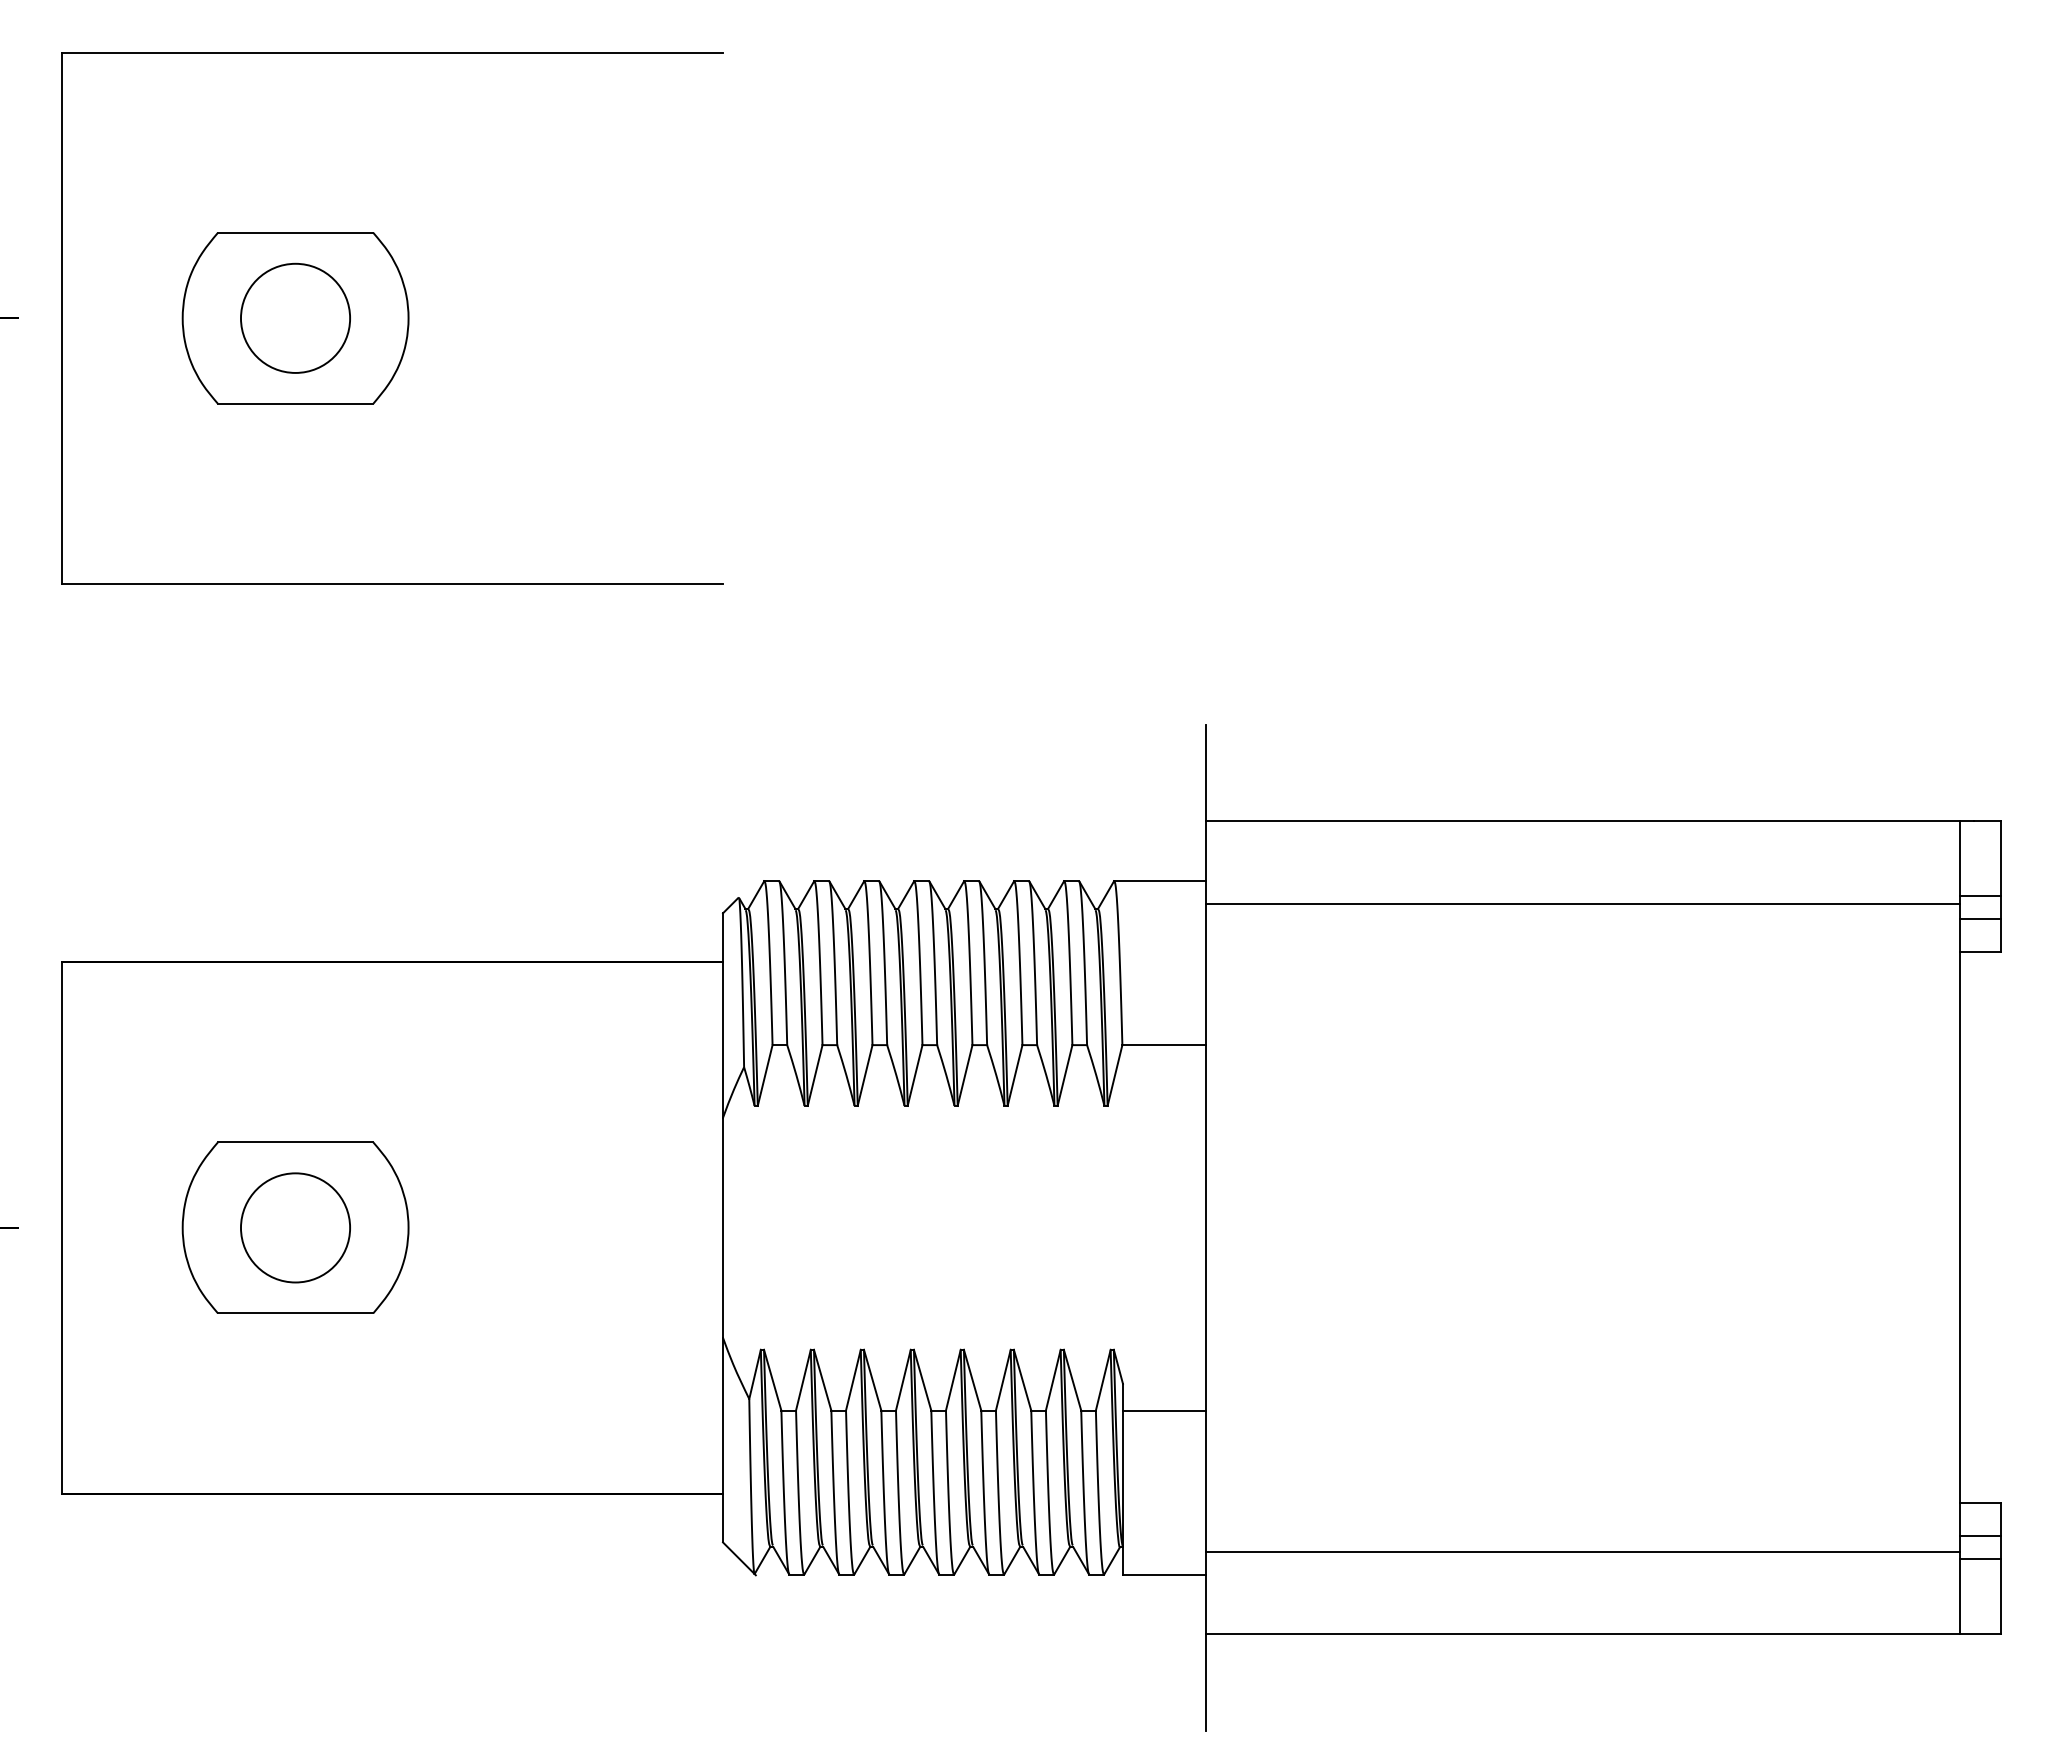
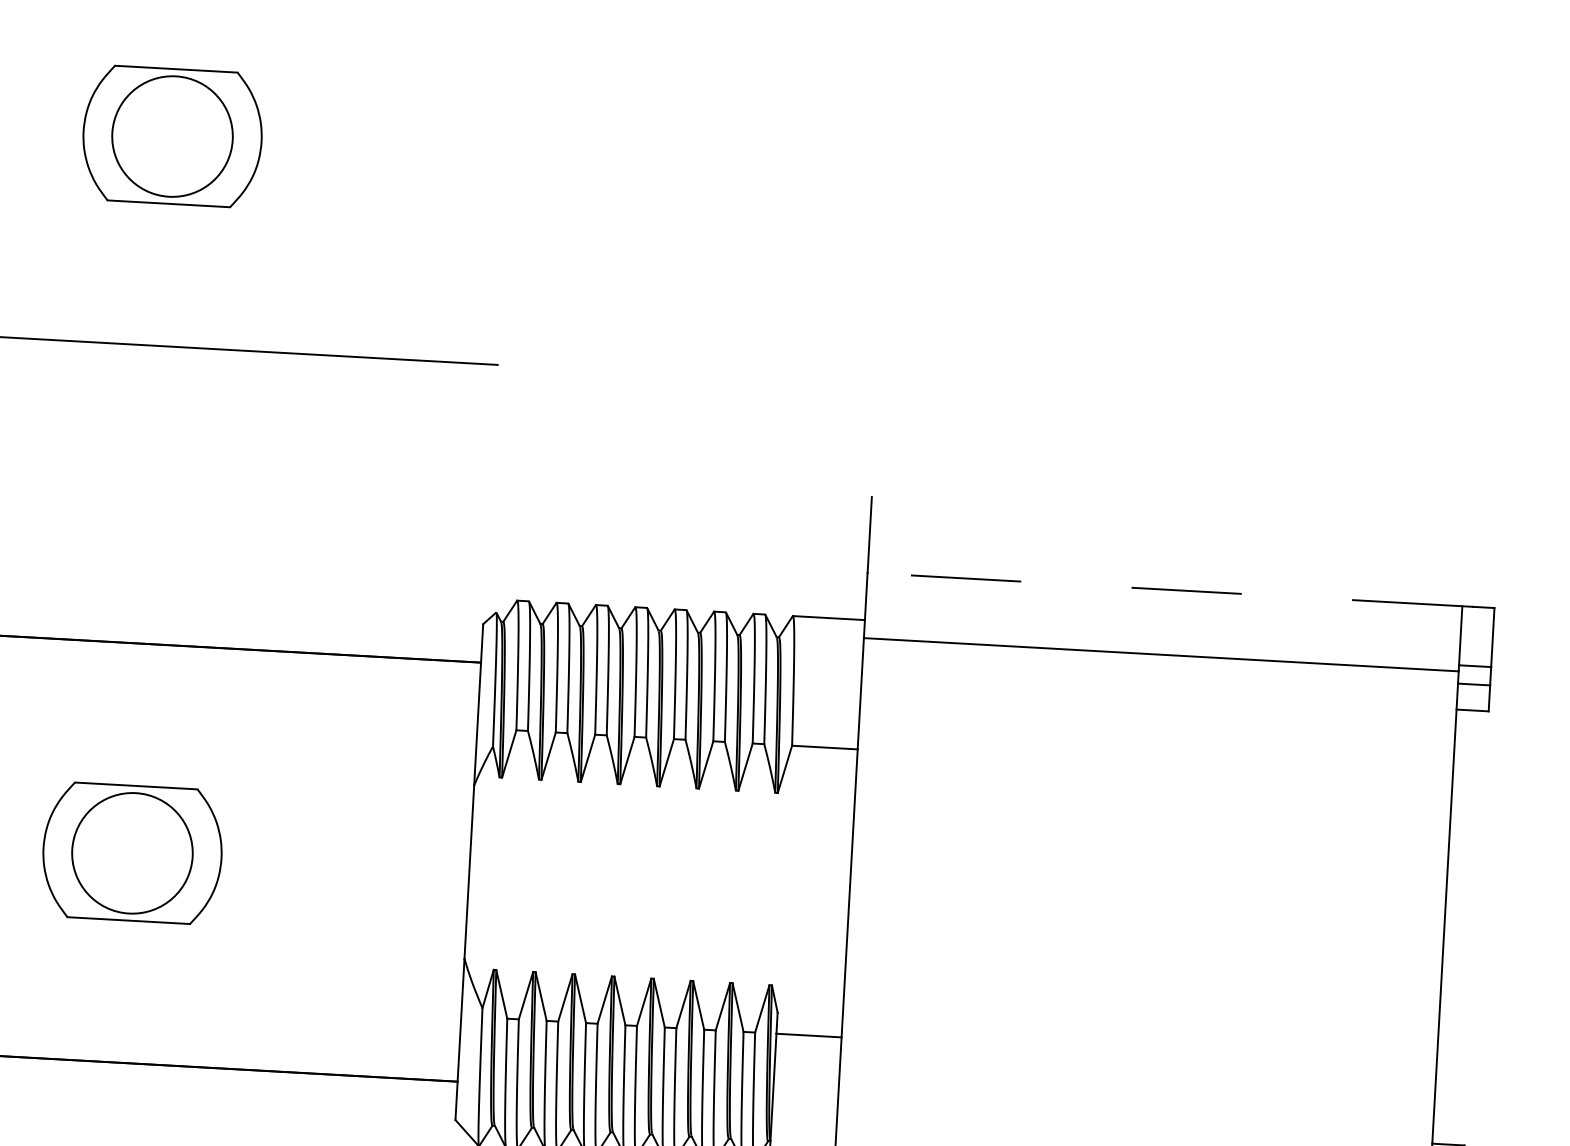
circle: (295, 317) -> (172, 135), size x1.4
line: (1582, 821) -> (1164, 589), solid -> dashed
circle: (295, 1227) -> (132, 853), size x1.4

